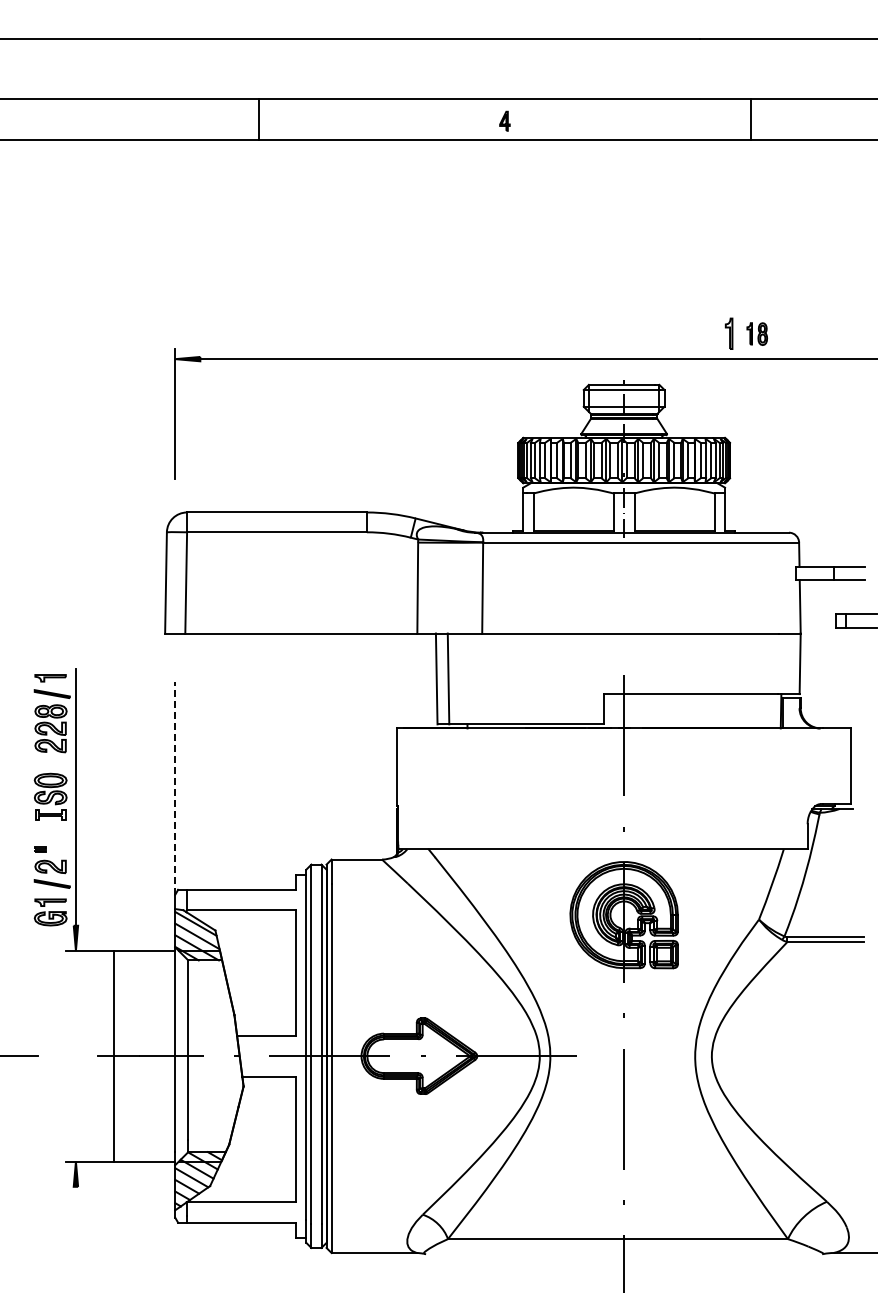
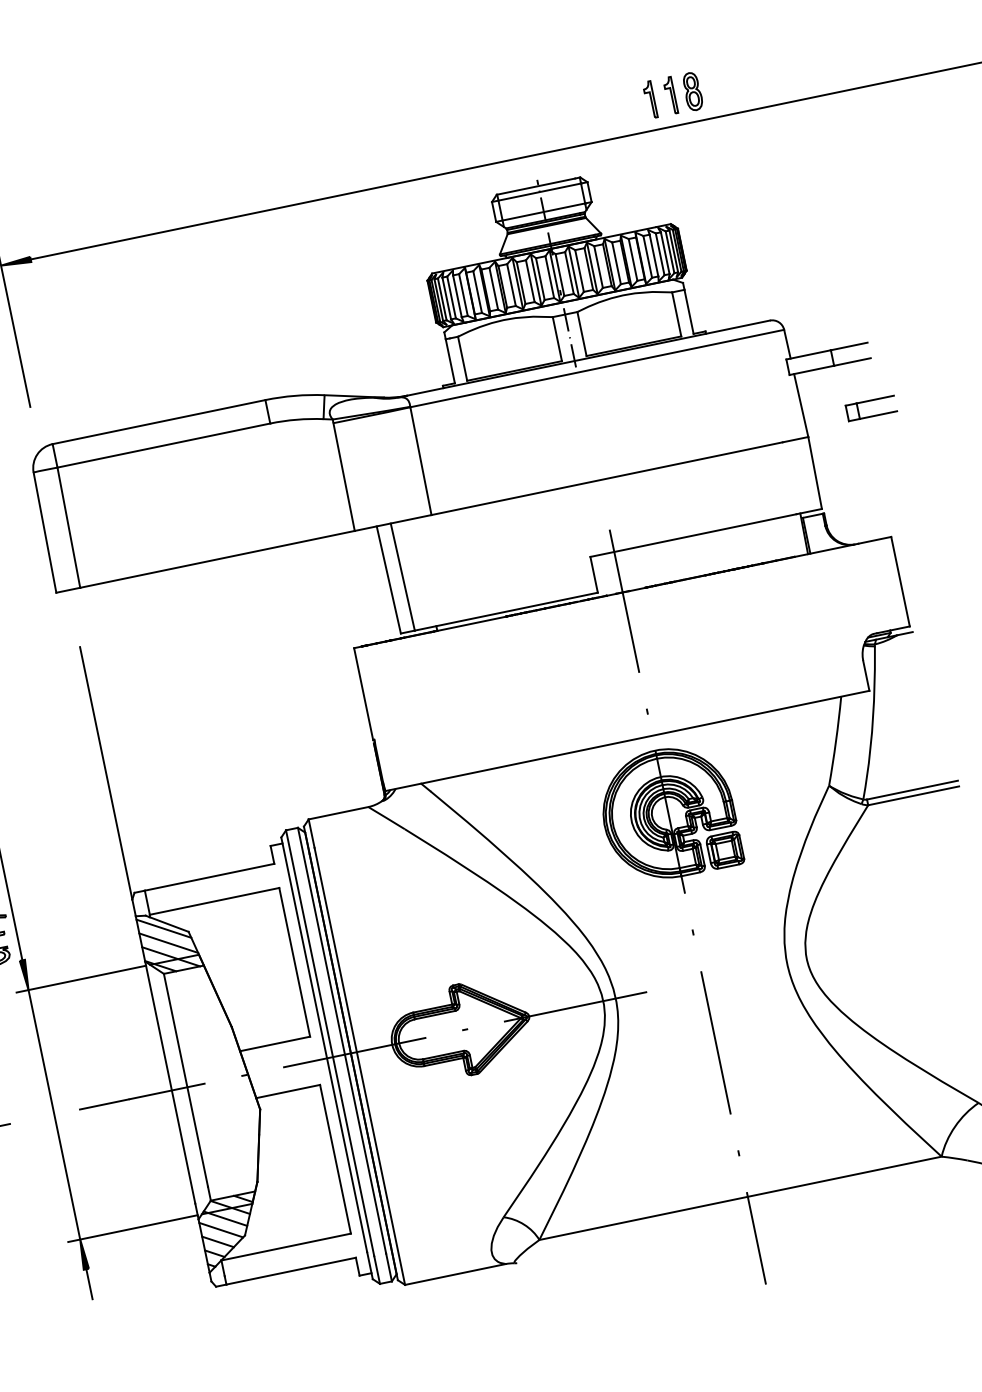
part: (757, 333) -> (683, 92), size x1.43
line: (175, 788) -> (106, 773), dashed -> solid
line: (113, 1055) -> (53, 1113), moved
line: (75, 1199) -> (88, 1284), added

